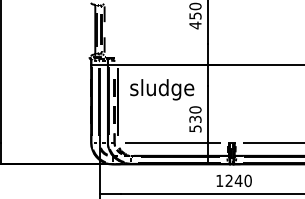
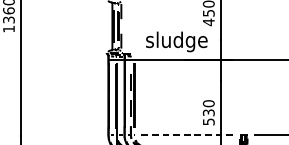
text: (162, 89) -> (177, 41), moved
line: (173, 142) -> (187, 135), solid -> dashed

